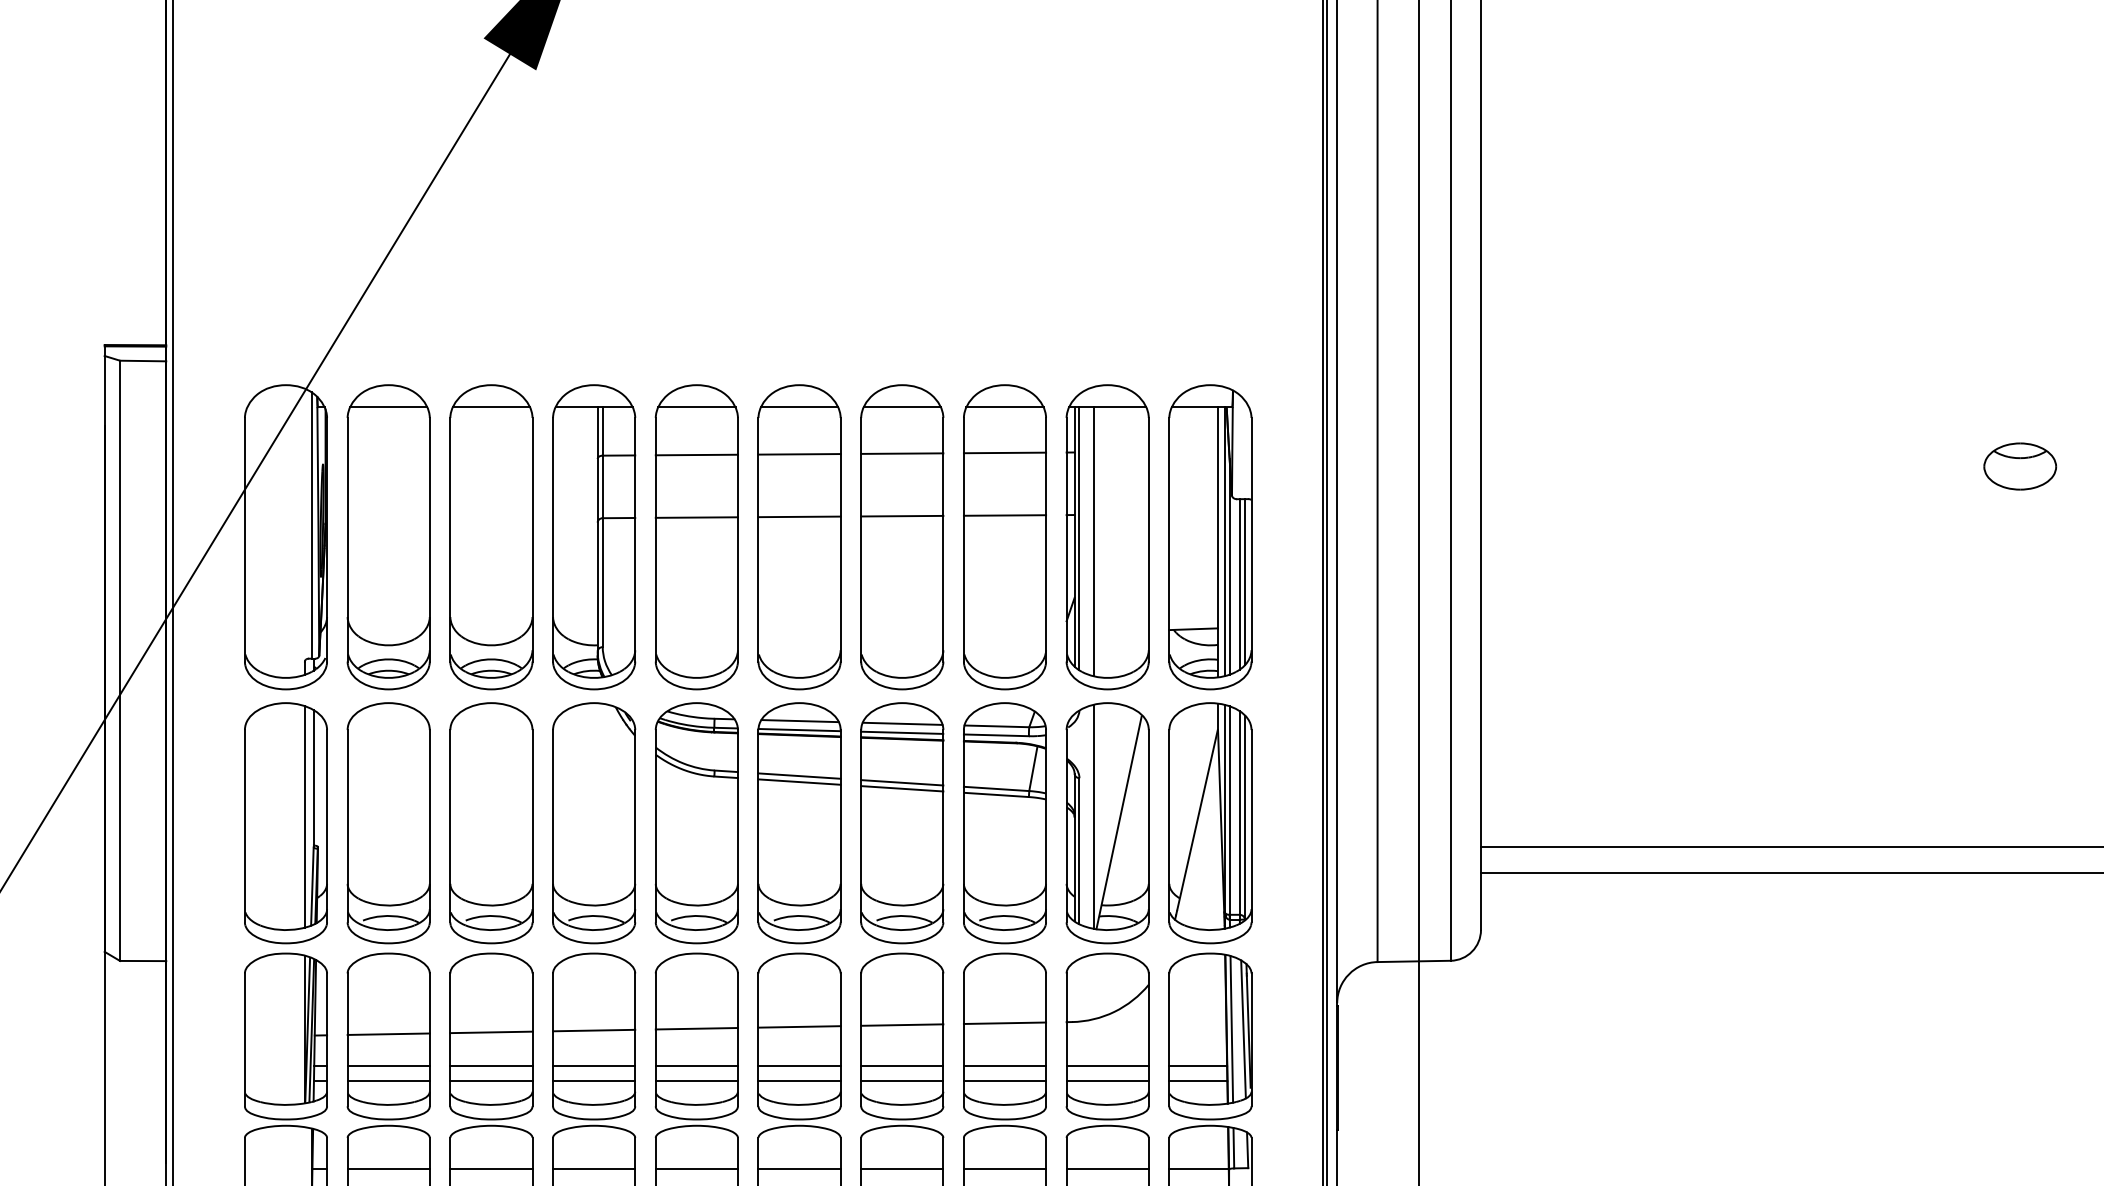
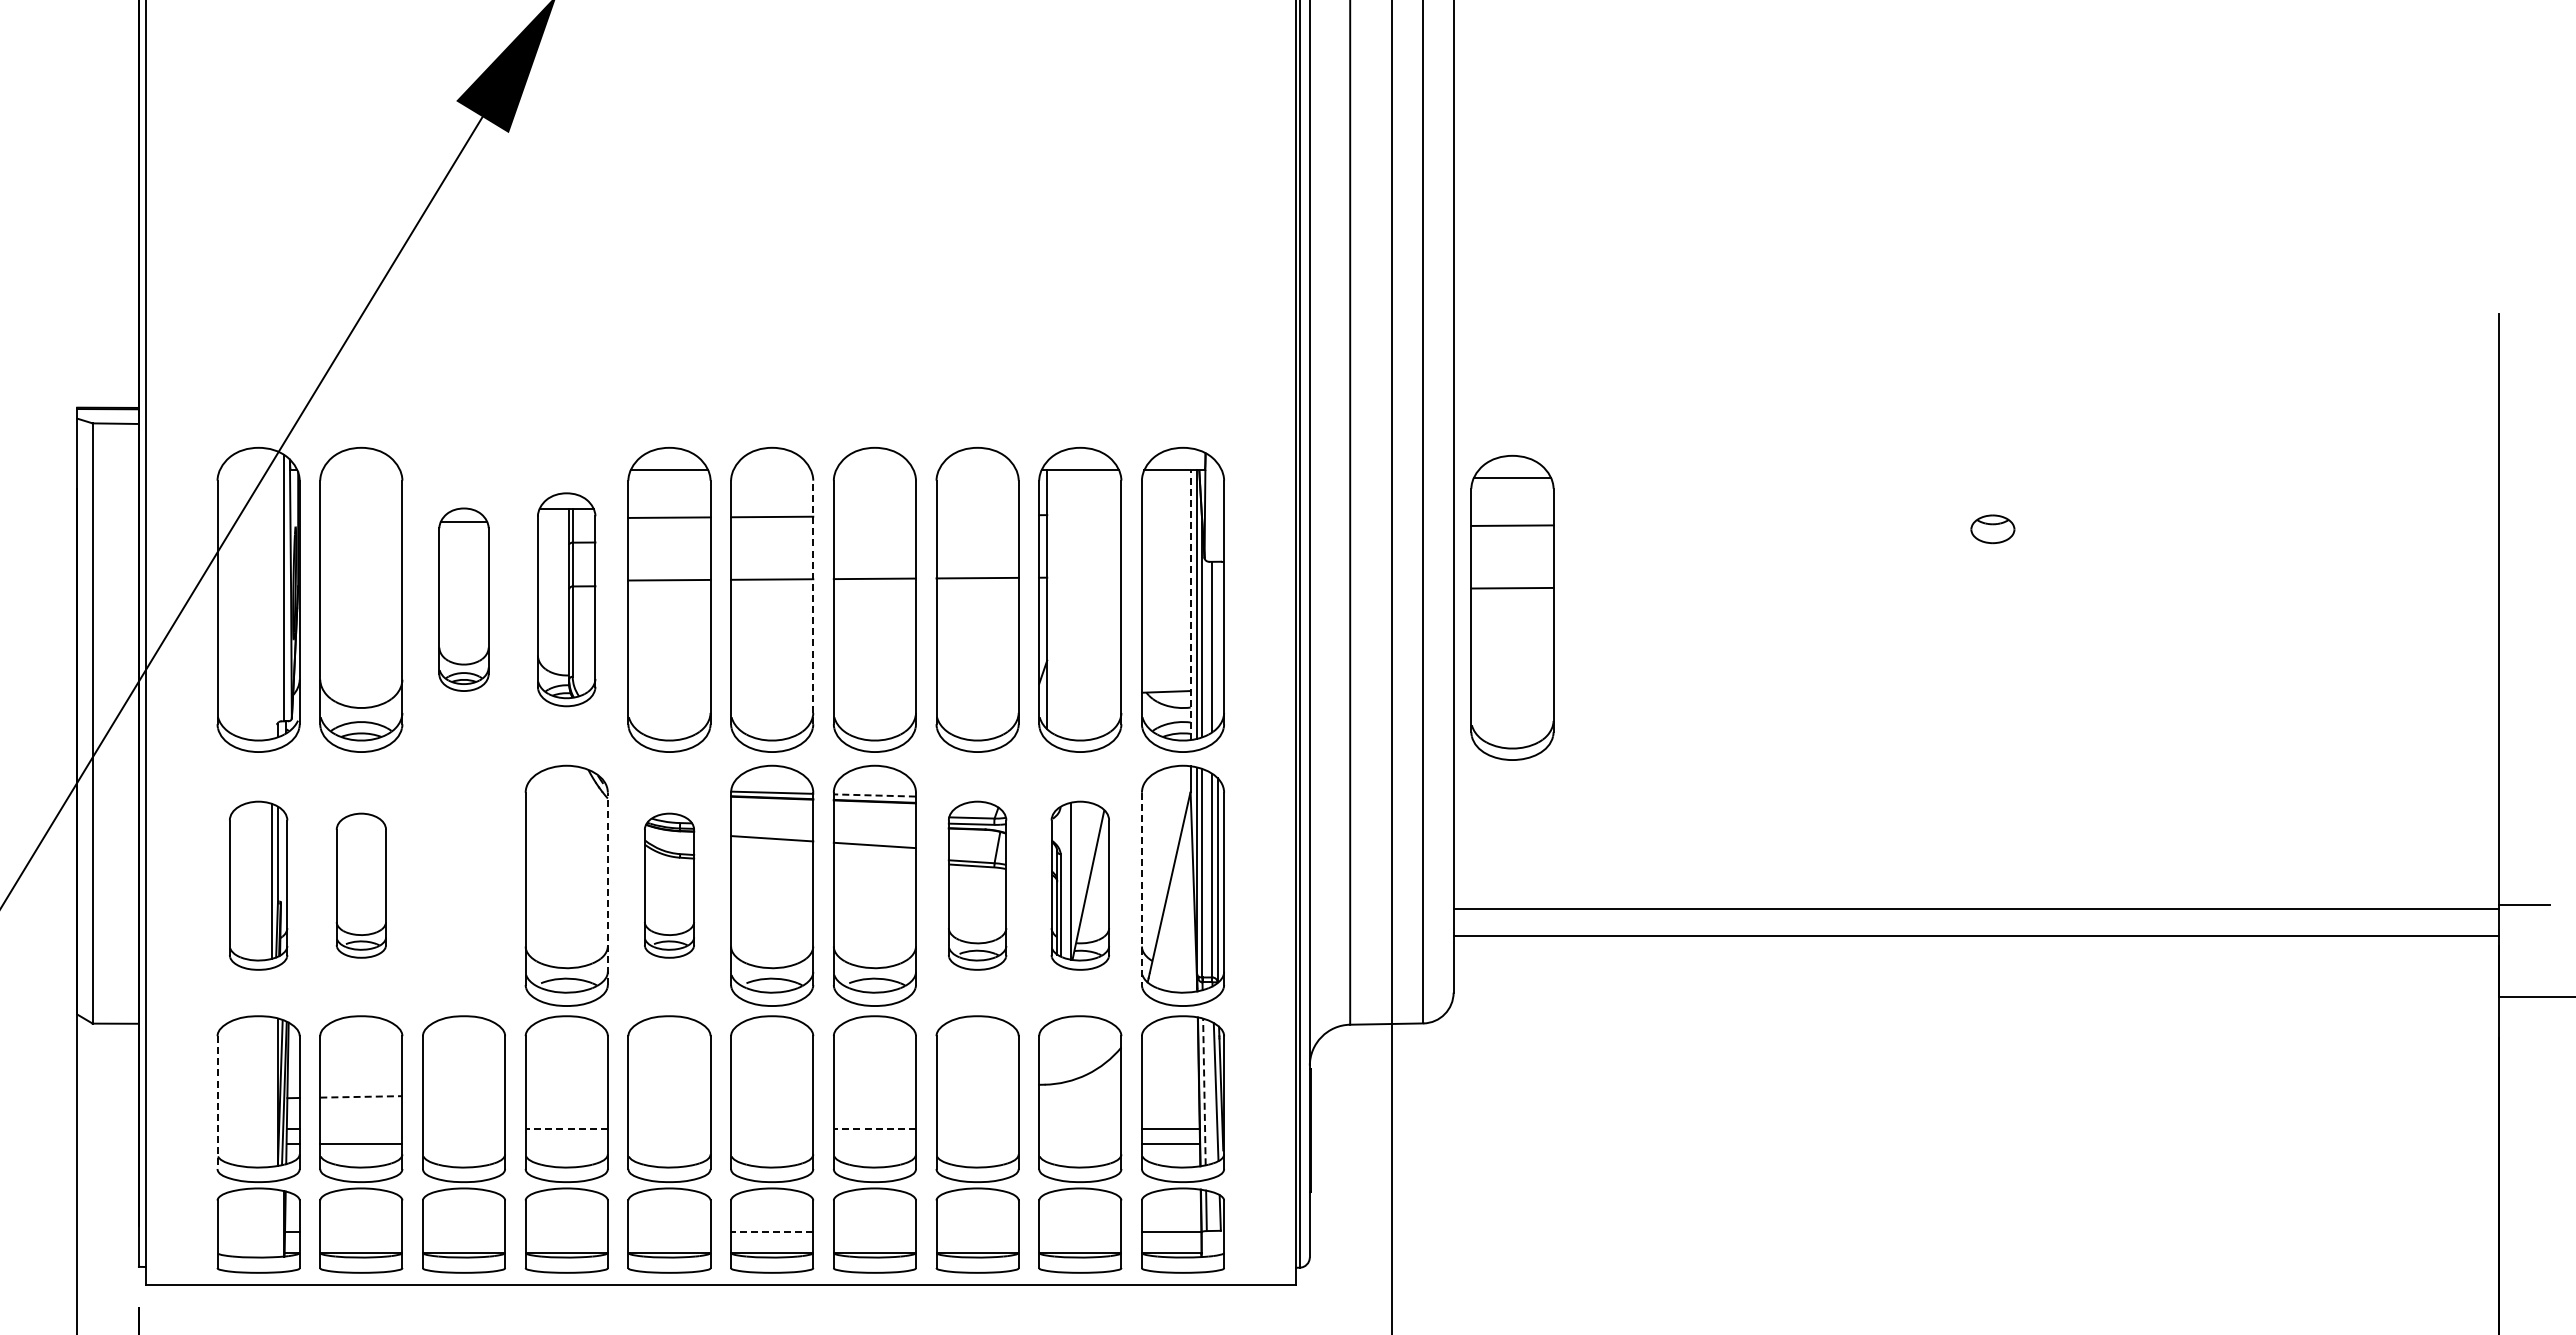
line: (387, 406) -> (360, 469), removed
line: (798, 406) -> (771, 469), removed
line: (901, 406) -> (874, 469), removed
line: (1004, 406) -> (977, 469), removed
line: (1004, 452) -> (977, 515), removed
line: (901, 453) -> (874, 516), removed
part: (2019, 466) -> (1992, 529), size x0.6
part: (490, 536) -> (463, 599), size x0.6
part: (593, 536) -> (566, 599), size x0.7
line: (1079, 537) -> (1052, 600), removed
line: (840, 539) -> (813, 602), solid -> dashed
line: (1093, 540) -> (1066, 603), removed
line: (1217, 541) -> (1190, 604), solid -> dashed
part: (1539, 544) -> (1512, 607), added
line: (1244, 581) -> (1217, 644), removed
line: (799, 720) -> (772, 783), removed
line: (902, 723) -> (875, 786), removed
line: (901, 732) -> (874, 795), solid -> dashed
line: (799, 781) -> (772, 844), removed
line: (901, 788) -> (874, 851), removed
part: (285, 822) -> (258, 885), size x0.7
part: (388, 822) -> (361, 885), size x0.6
part: (490, 822) -> (463, 885), removed
part: (696, 822) -> (669, 885), size x0.6
part: (1004, 822) -> (977, 885), size x0.7
part: (1107, 822) -> (1080, 885), size x0.7
line: (634, 825) -> (607, 888), solid -> dashed
line: (1168, 826) -> (1141, 889), solid -> dashed
line: (1004, 1022) -> (977, 1085), removed
line: (901, 1024) -> (874, 1087), removed
line: (799, 1026) -> (772, 1089), removed
line: (696, 1028) -> (669, 1091), removed
line: (1231, 1028) -> (1204, 1091), solid -> dashed
line: (593, 1029) -> (566, 1092), removed
line: (490, 1031) -> (463, 1094), removed
line: (388, 1033) -> (361, 1096), solid -> dashed
line: (244, 1040) -> (217, 1103), solid -> dashed
line: (388, 1066) -> (361, 1129), removed
line: (490, 1066) -> (463, 1129), removed
line: (593, 1066) -> (566, 1129), solid -> dashed
line: (696, 1066) -> (669, 1129), removed
line: (799, 1066) -> (772, 1129), removed
line: (901, 1066) -> (874, 1129), solid -> dashed
line: (1004, 1066) -> (977, 1129), removed
line: (1107, 1066) -> (1080, 1129), removed
line: (490, 1080) -> (463, 1143), removed
line: (593, 1080) -> (566, 1143), removed
line: (696, 1080) -> (669, 1143), removed
line: (799, 1080) -> (772, 1143), removed
line: (901, 1080) -> (874, 1143), removed
line: (1004, 1080) -> (977, 1143), removed
line: (1107, 1080) -> (1080, 1143), removed
line: (388, 1168) -> (361, 1231), removed
line: (490, 1168) -> (463, 1231), removed
line: (593, 1168) -> (566, 1231), removed
line: (696, 1168) -> (669, 1231), removed
line: (798, 1168) -> (771, 1231), solid -> dashed
line: (901, 1168) -> (874, 1231), removed
line: (1004, 1168) -> (977, 1231), removed
line: (1107, 1168) -> (1080, 1231), removed

